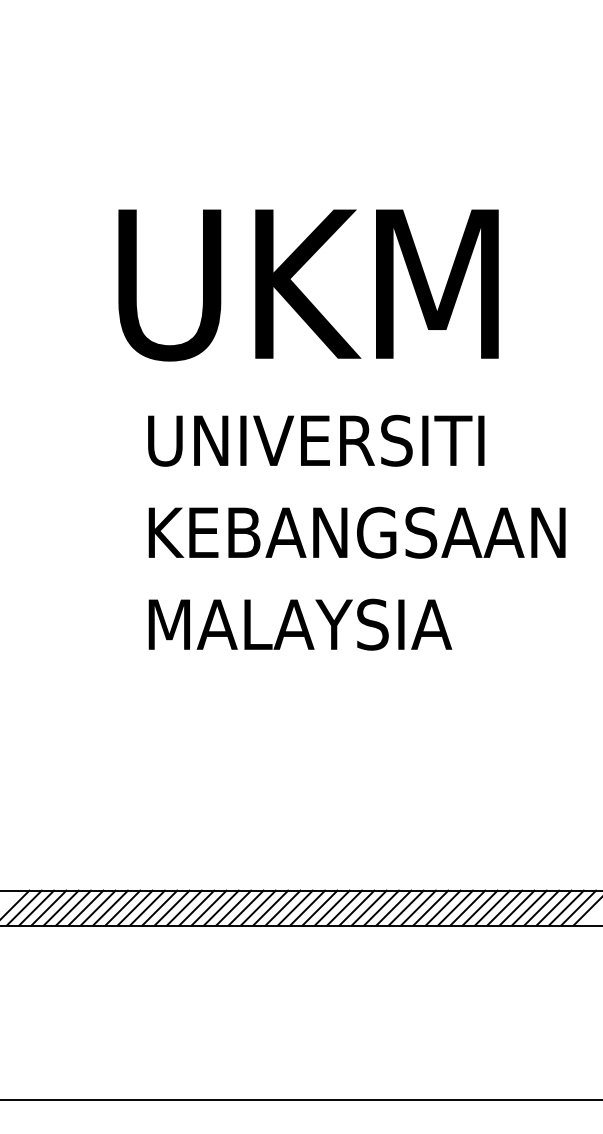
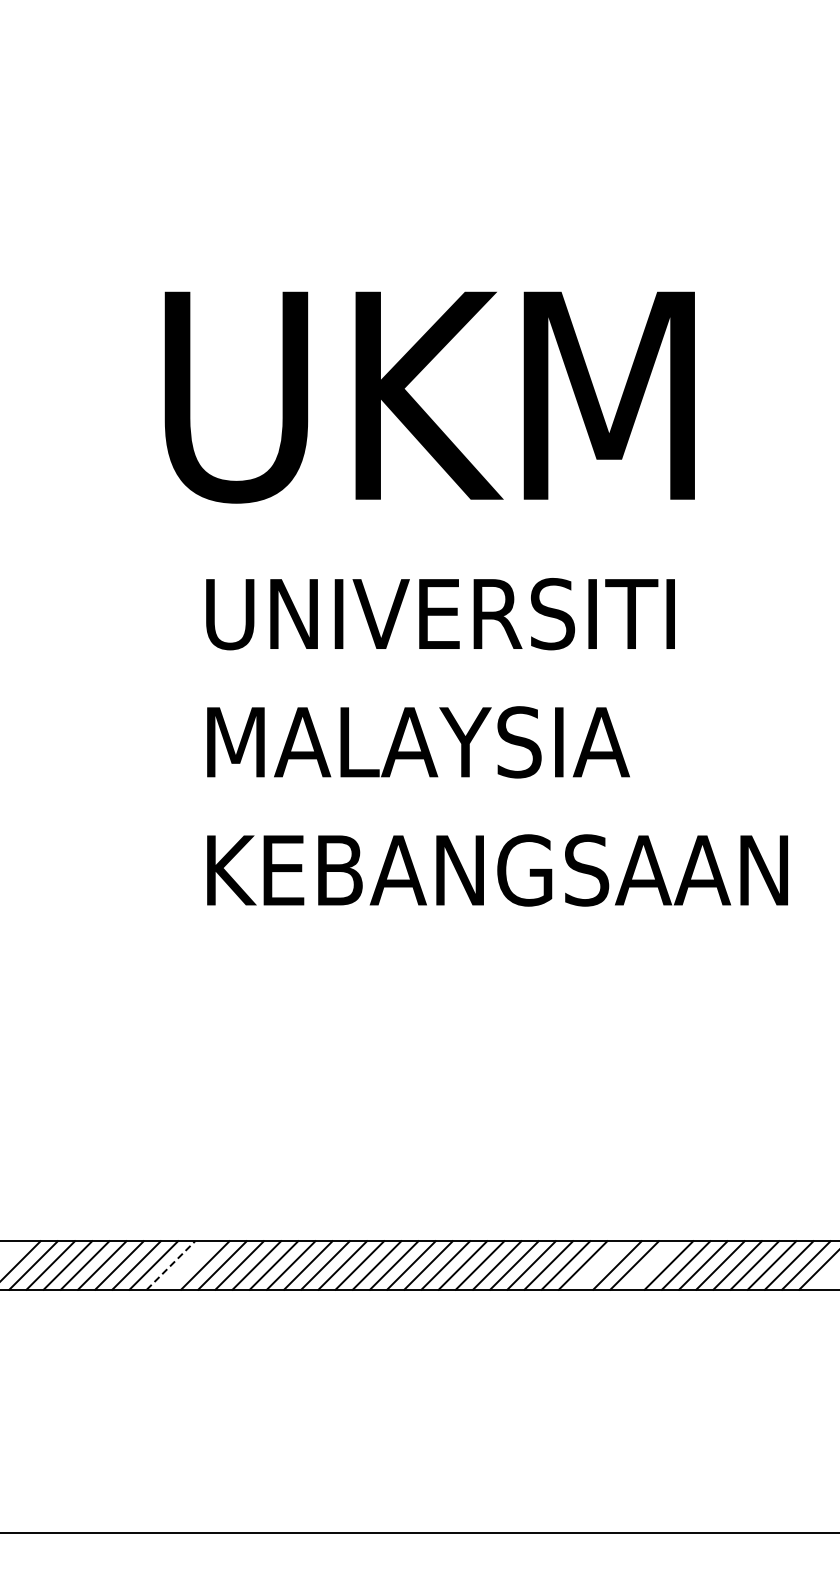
text: (359, 532) -> (501, 742), KEBANGSAAN -> MALAYSIA
text: (359, 624) -> (501, 870), MALAYSIA -> KEBANGSAAN
line: (123, 908) -> (171, 1265), solid -> dashed
line: (134, 908) -> (187, 1265), removed
line: (430, 908) -> (600, 1265), removed
line: (467, 908) -> (651, 1265), removed

